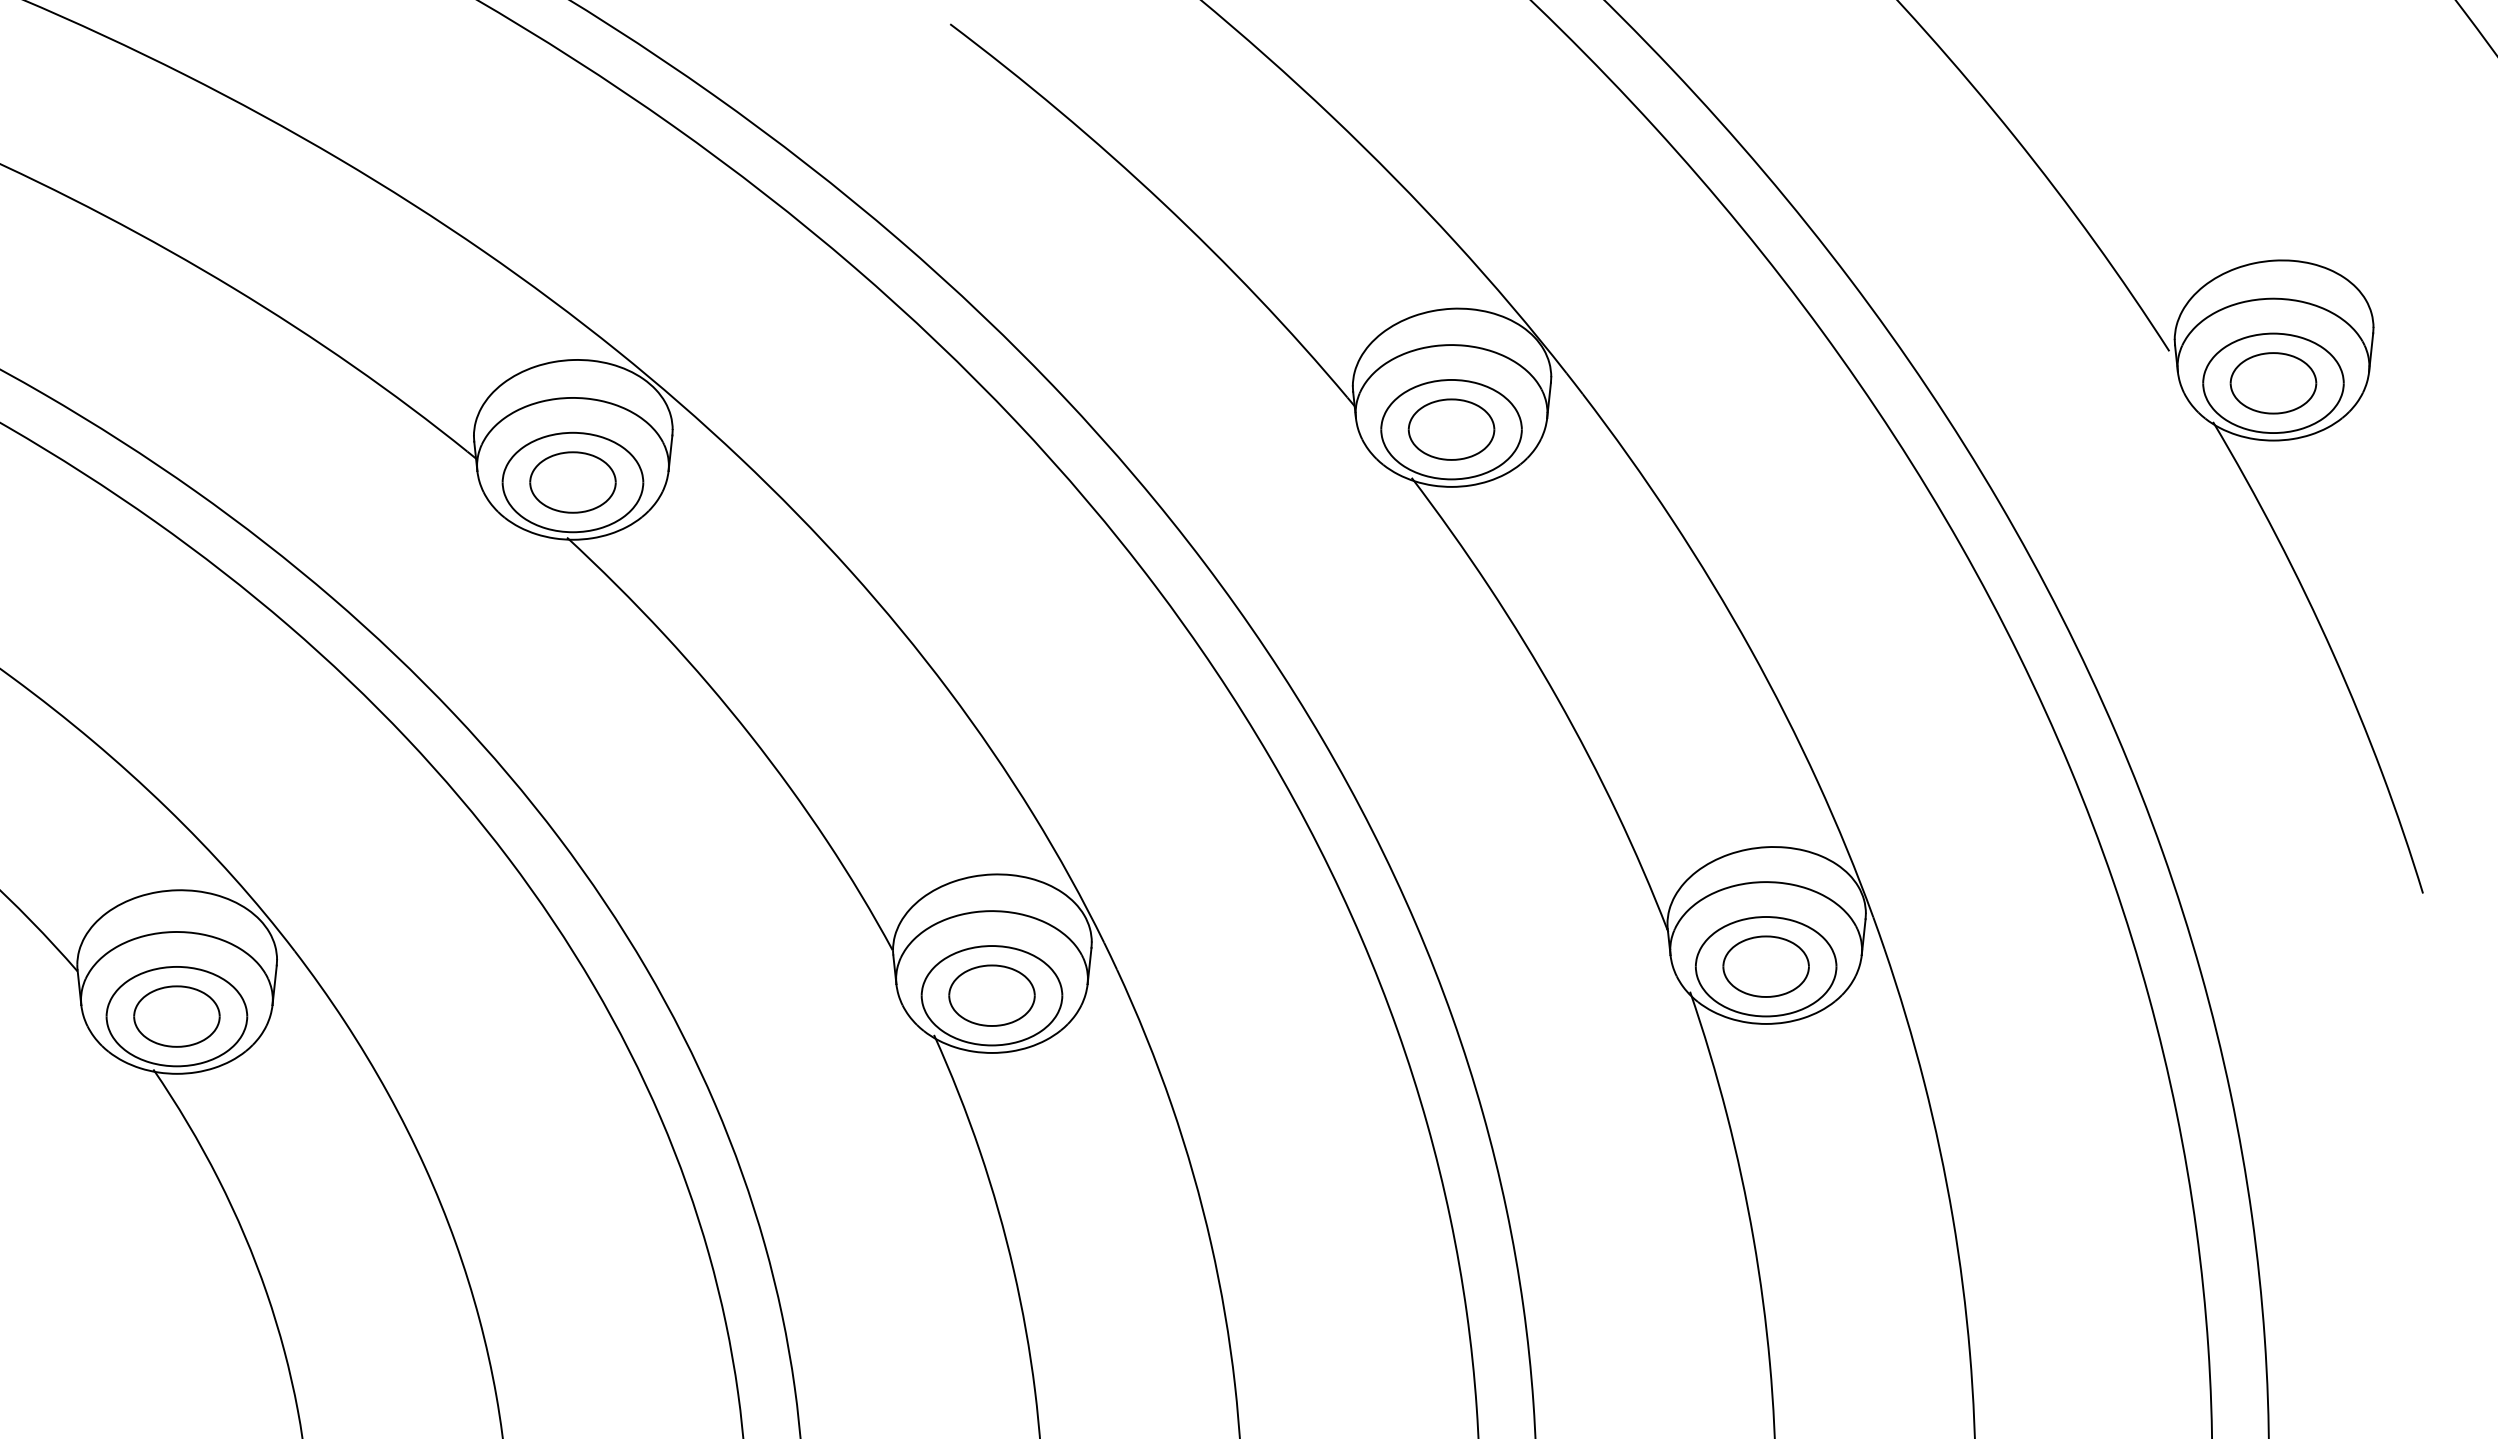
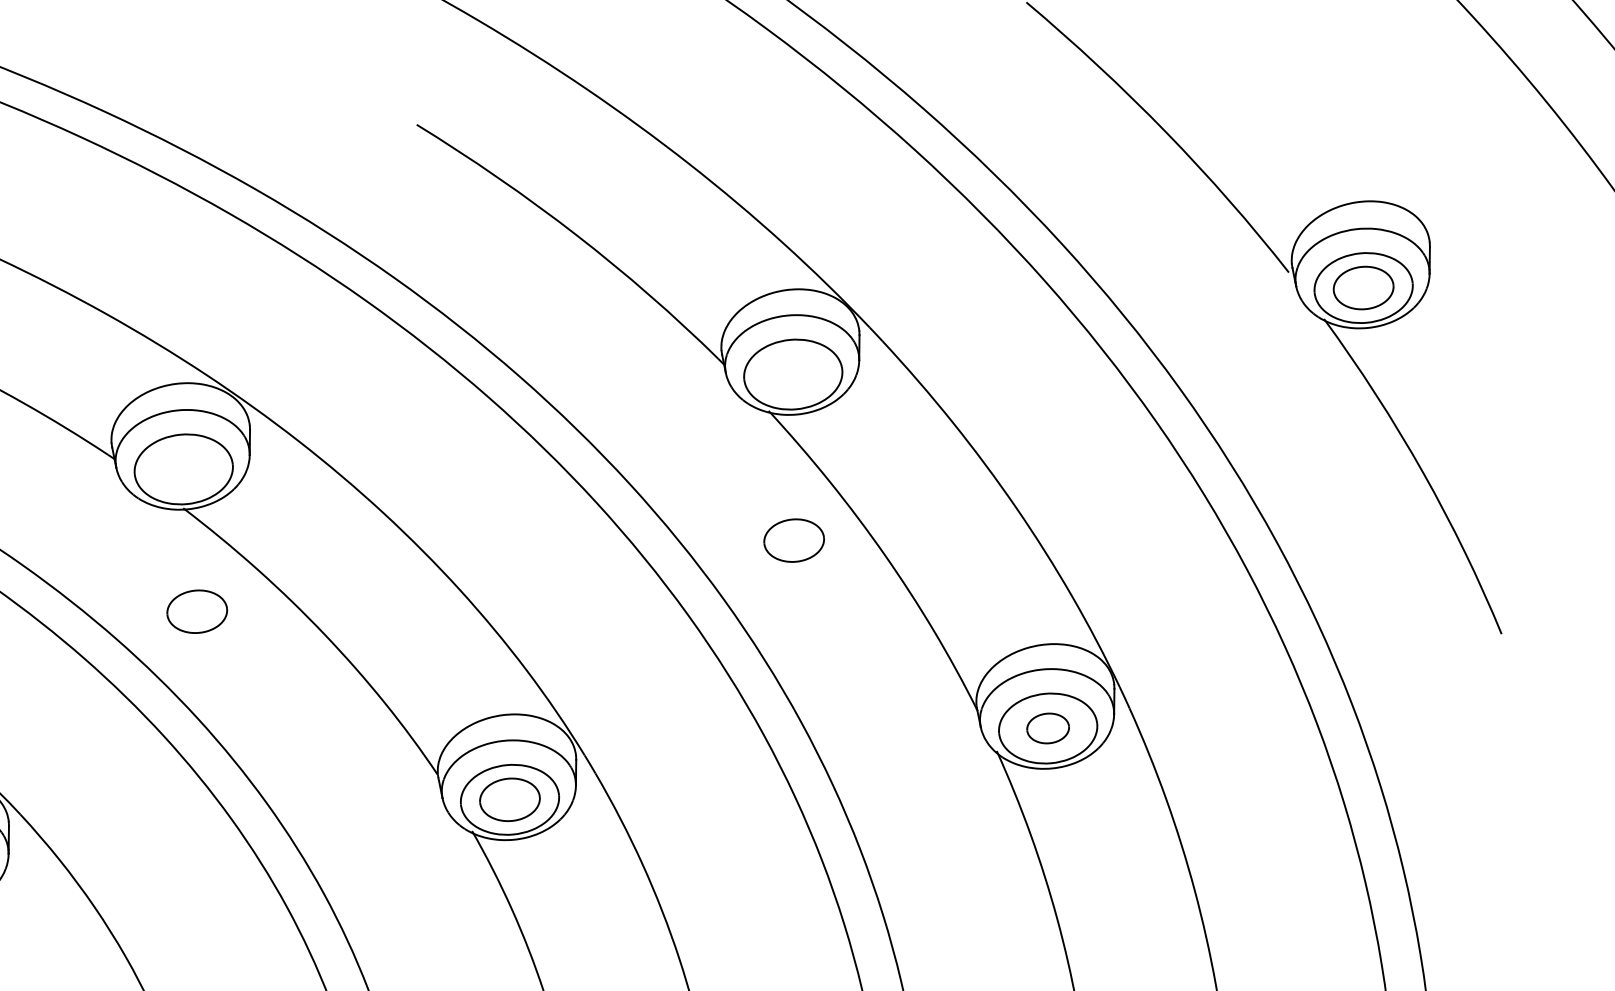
part: (1451, 429) -> (794, 540), moved
part: (572, 482) -> (196, 611), moved
part: (1765, 966) -> (1047, 728), size x0.7

